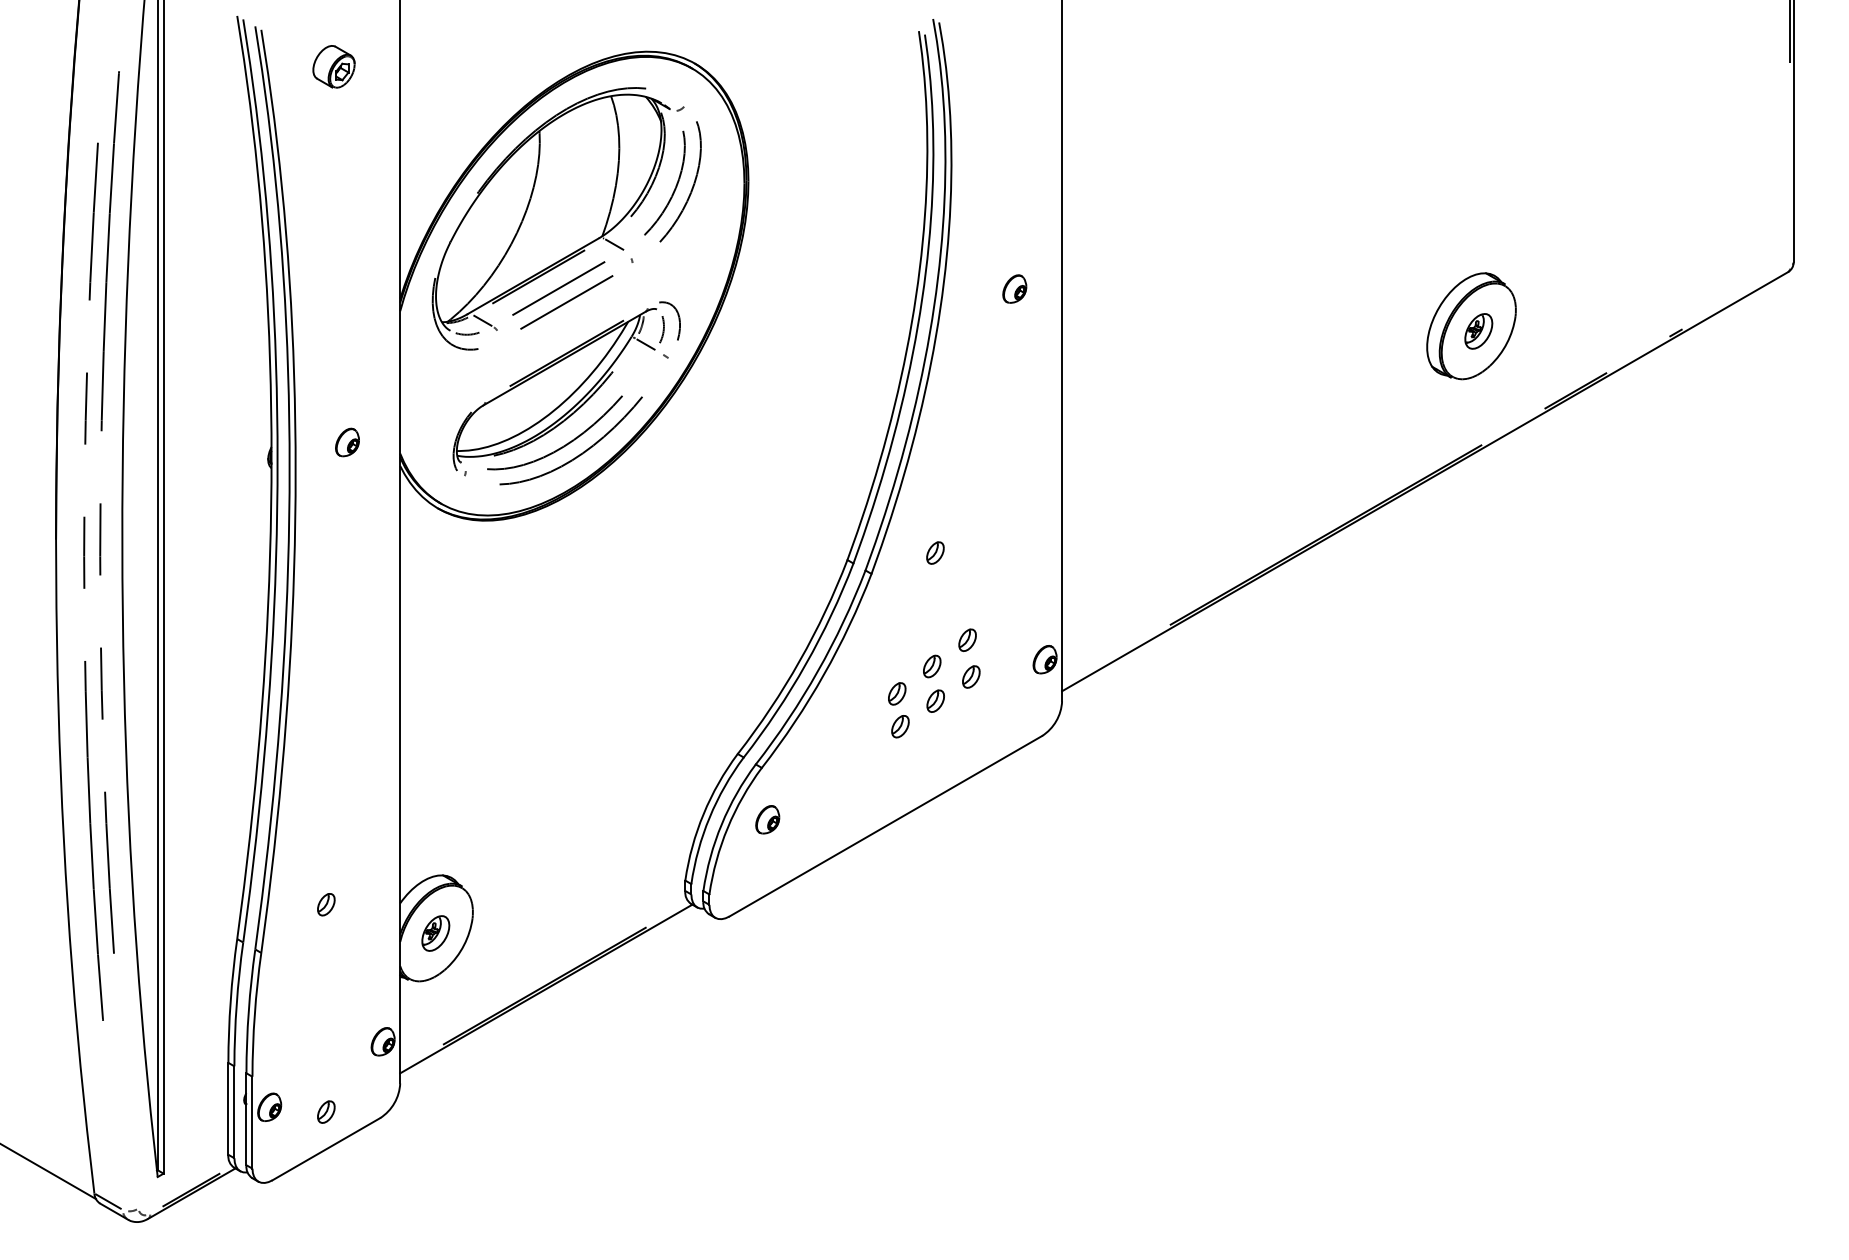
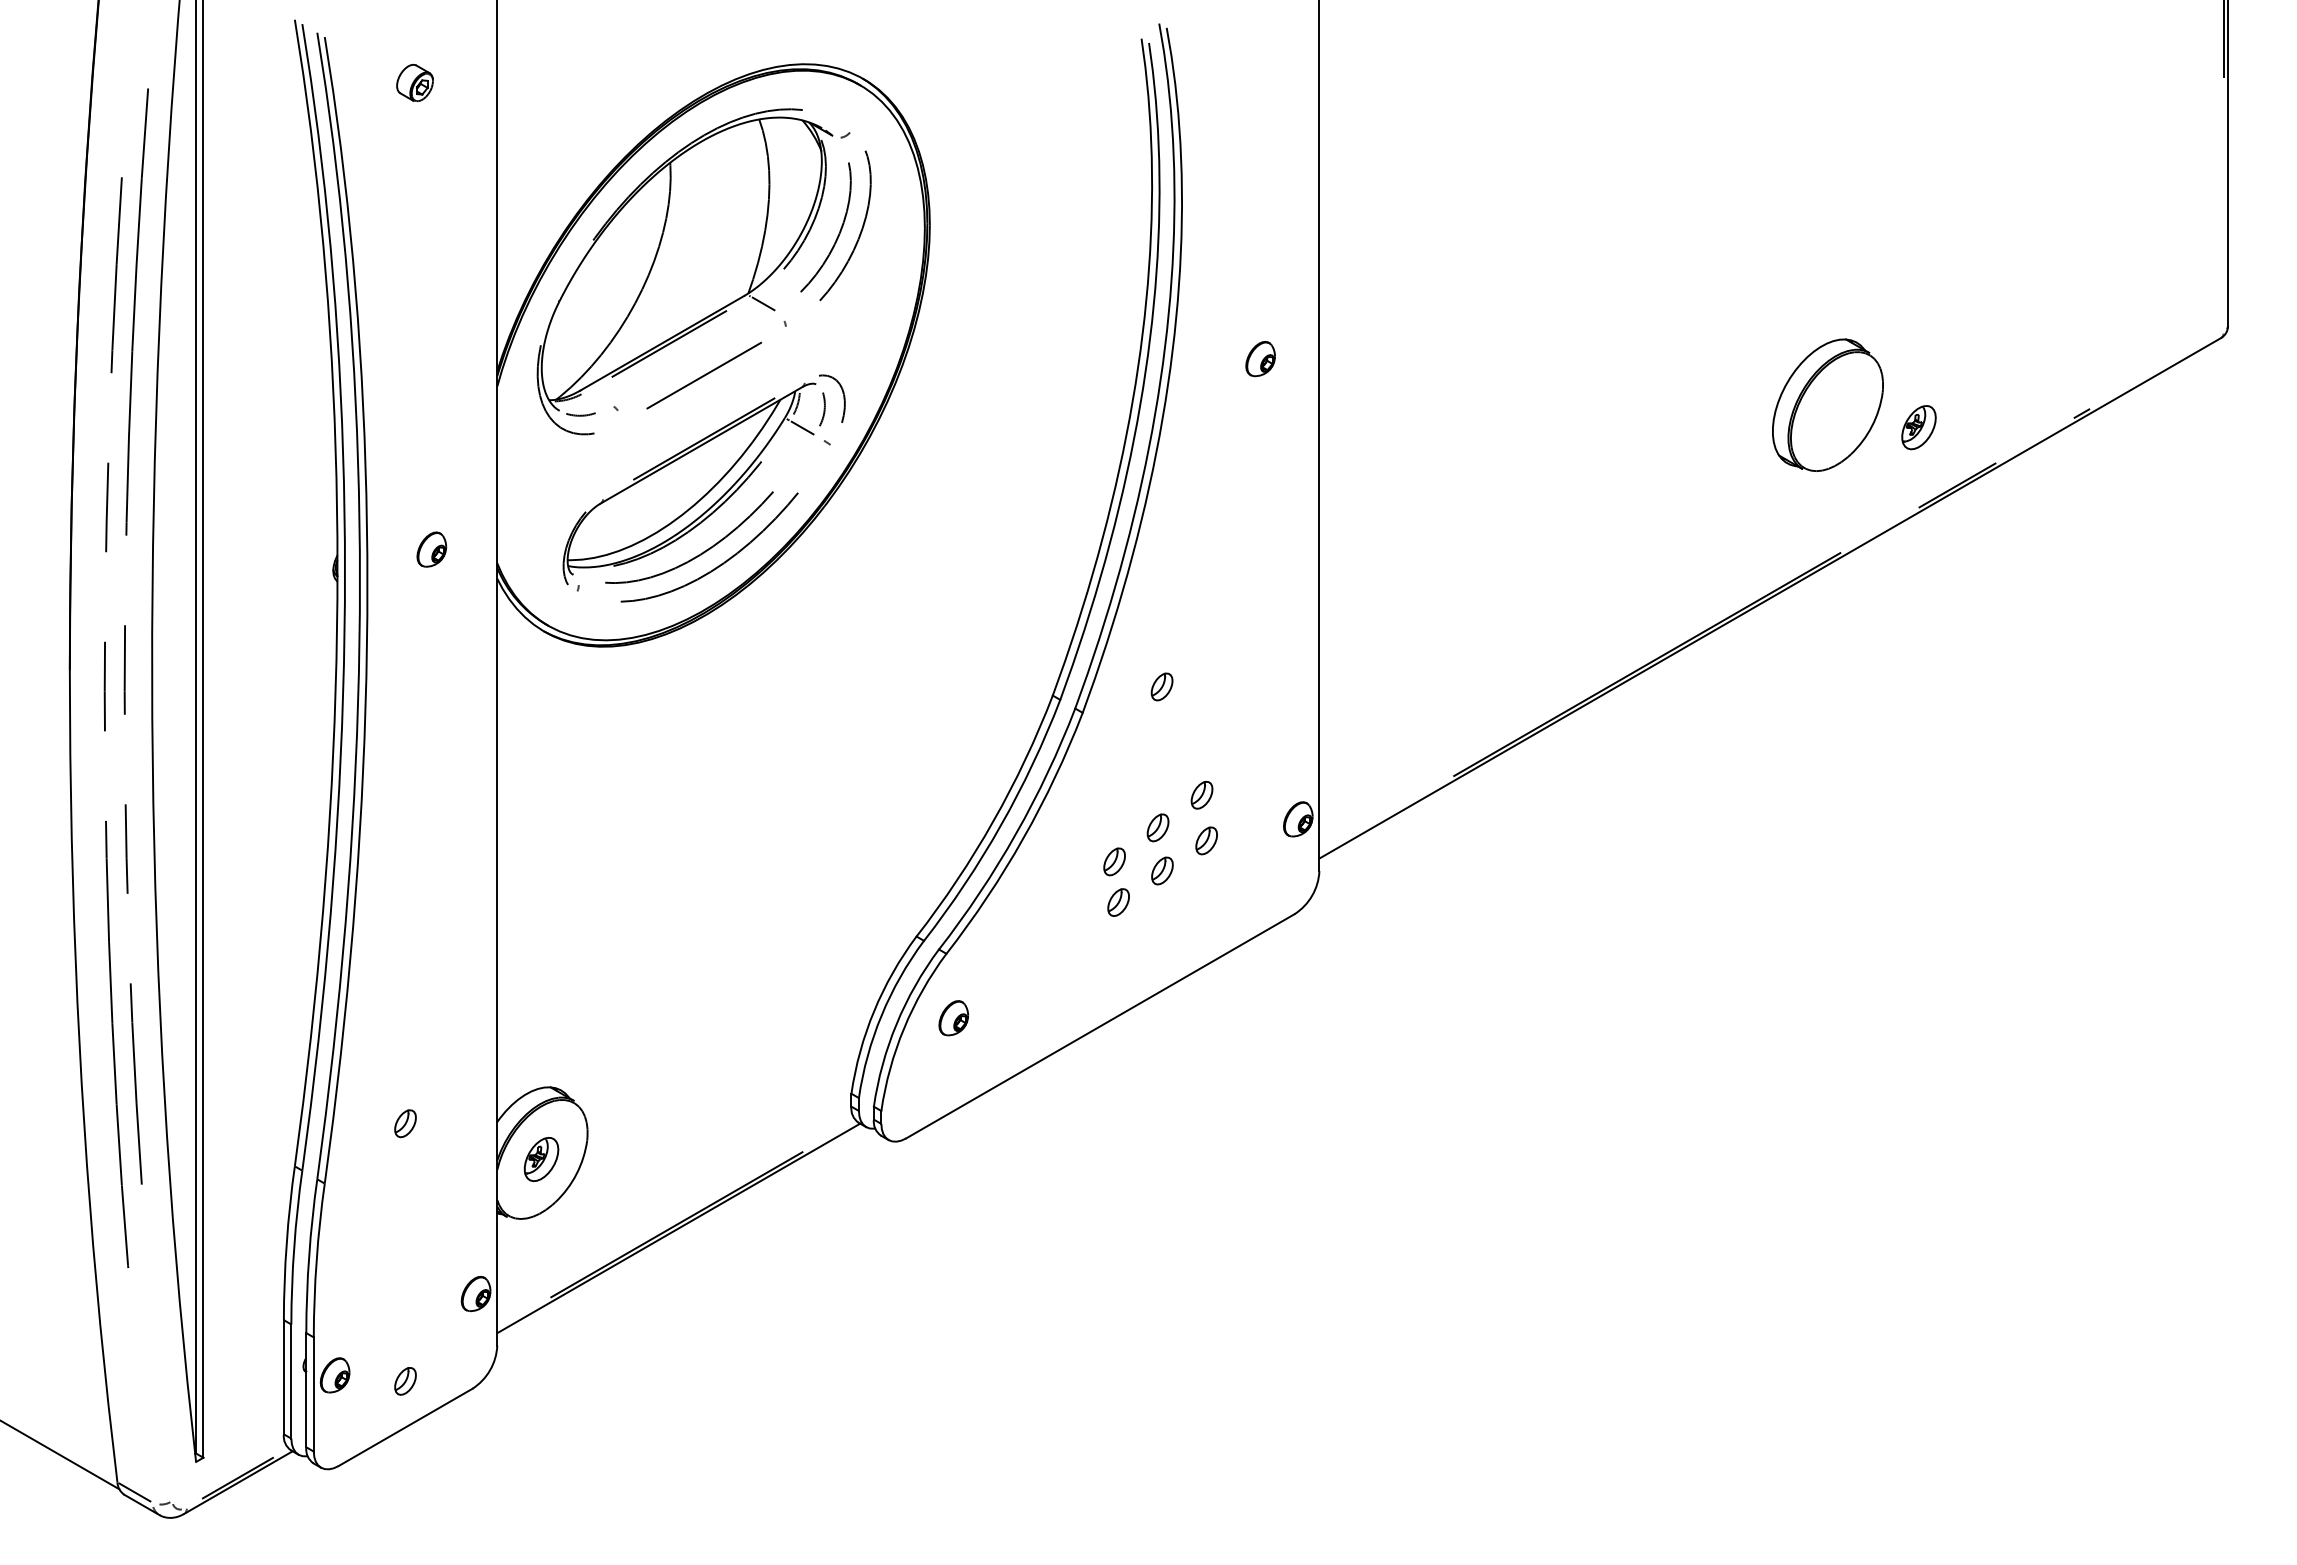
part: (333, 66) -> (414, 82), size x0.7
line: (558, 288) -> (693, 358), removed
line: (482, 320) -> (599, 398), removed
part: (1478, 331) -> (1918, 427), moved

